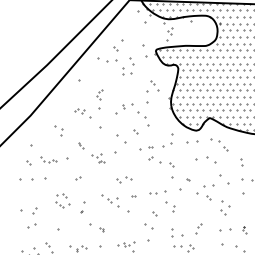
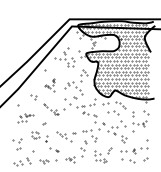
part: (88, 109) -> (49, 85), size x0.6
part: (43, 169) -> (25, 118), size x0.6
part: (125, 179) -> (69, 123), removed

